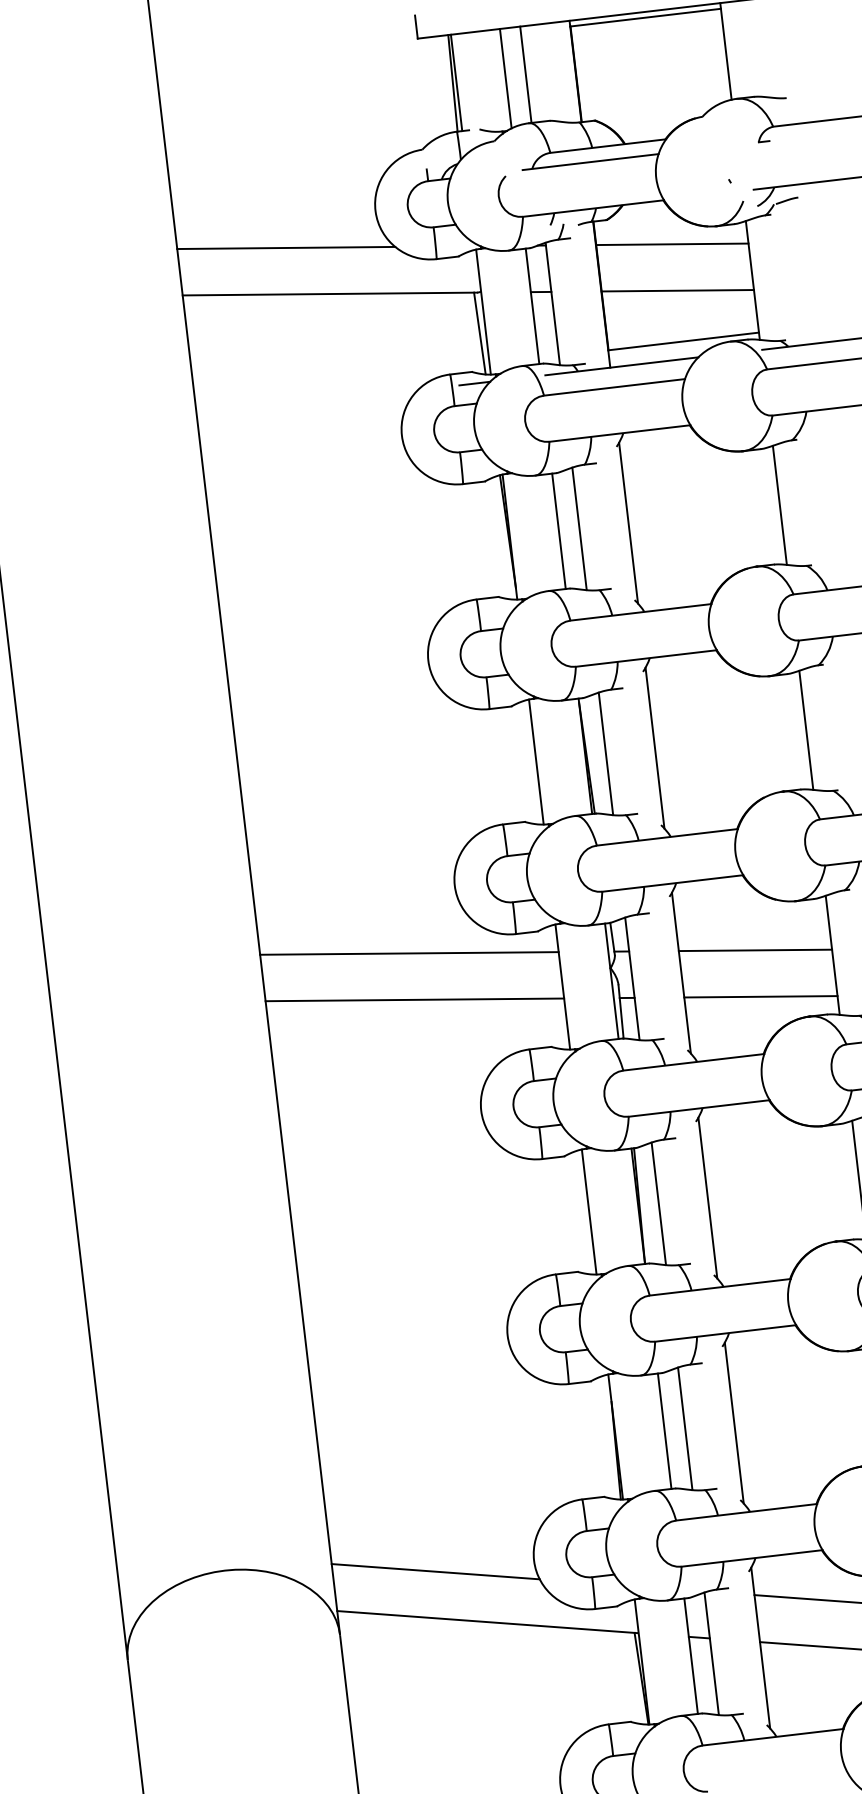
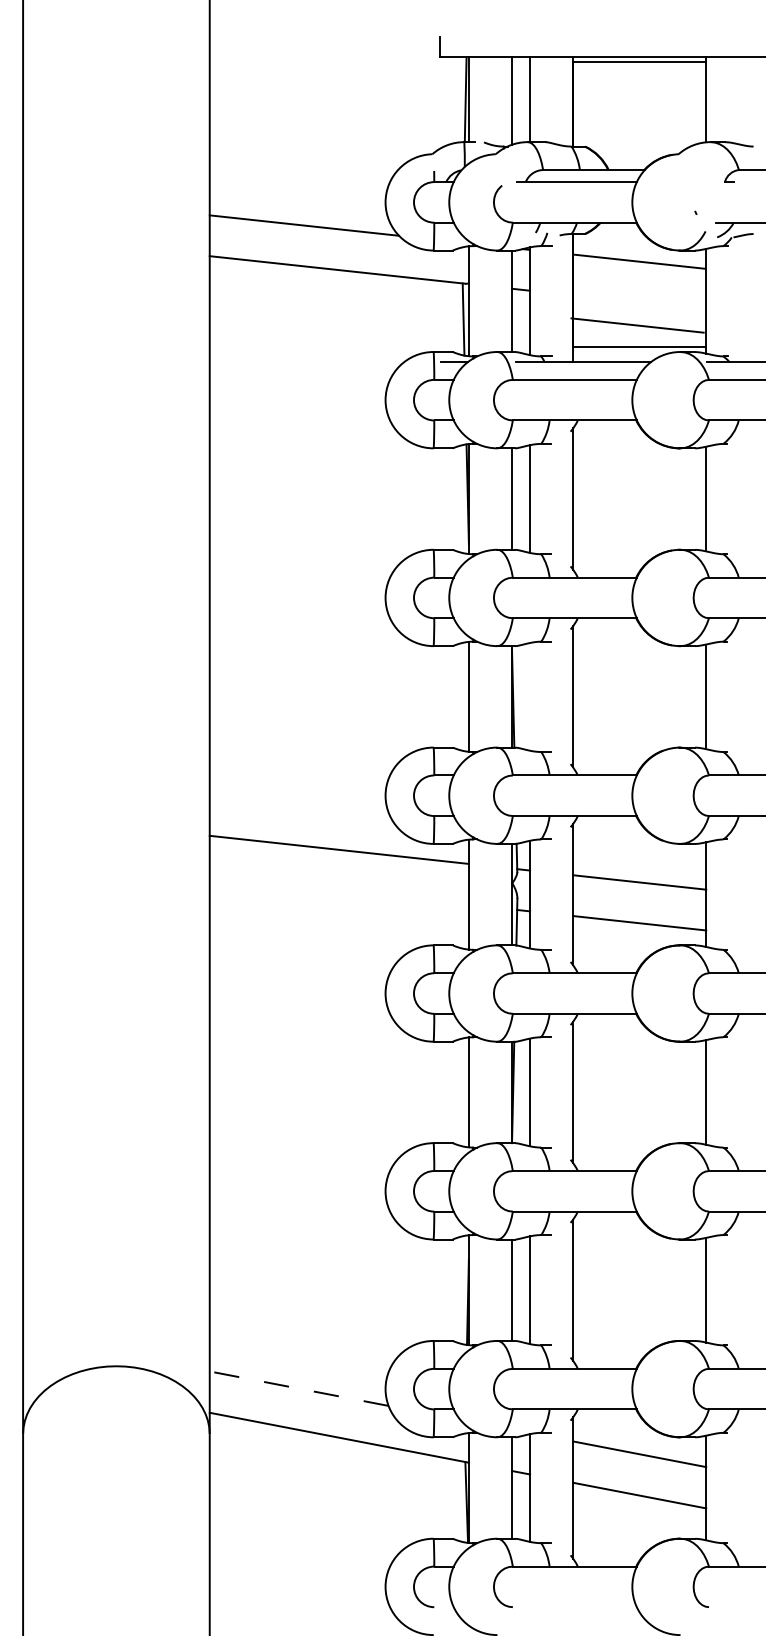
line: (677, 290) -> (637, 325), moved
line: (606, 753) -> (530, 696), removed
line: (413, 999) -> (338, 890), removed
line: (434, 1571) -> (298, 1388), solid -> dashed

